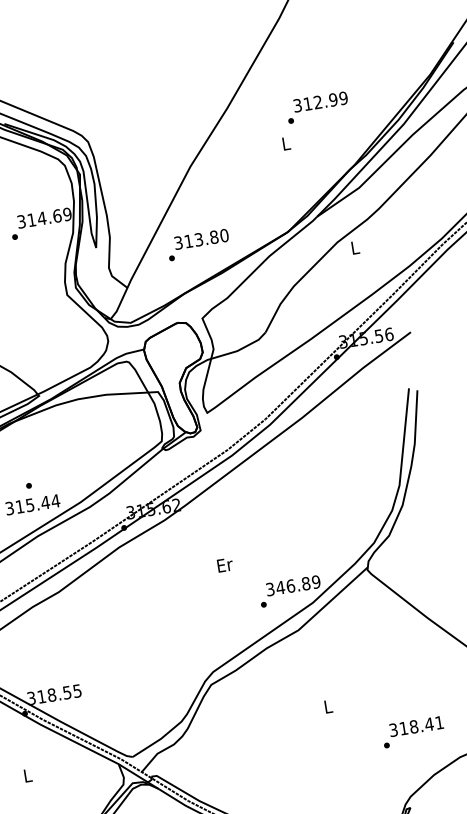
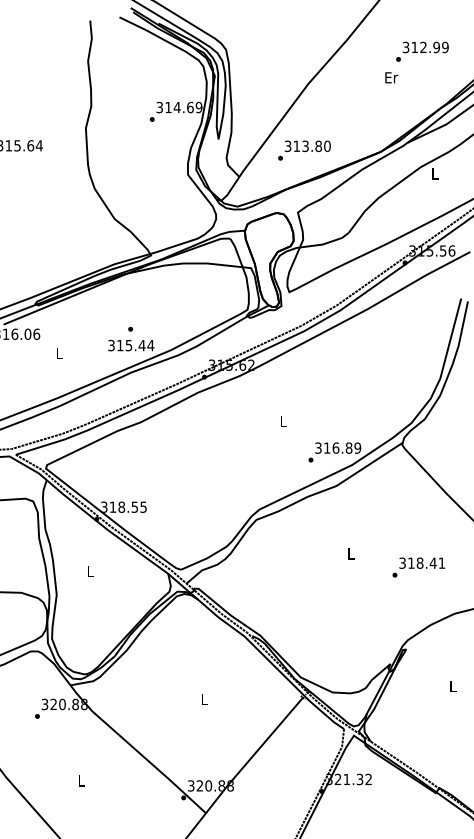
text: (286, 143) -> (391, 77), L -> Er
text: (224, 564) -> (283, 421), Er -> L
text: (279, 587) -> (326, 447), 346.89 -> 316.89
text: (412, 732) -> (418, 567), moved

